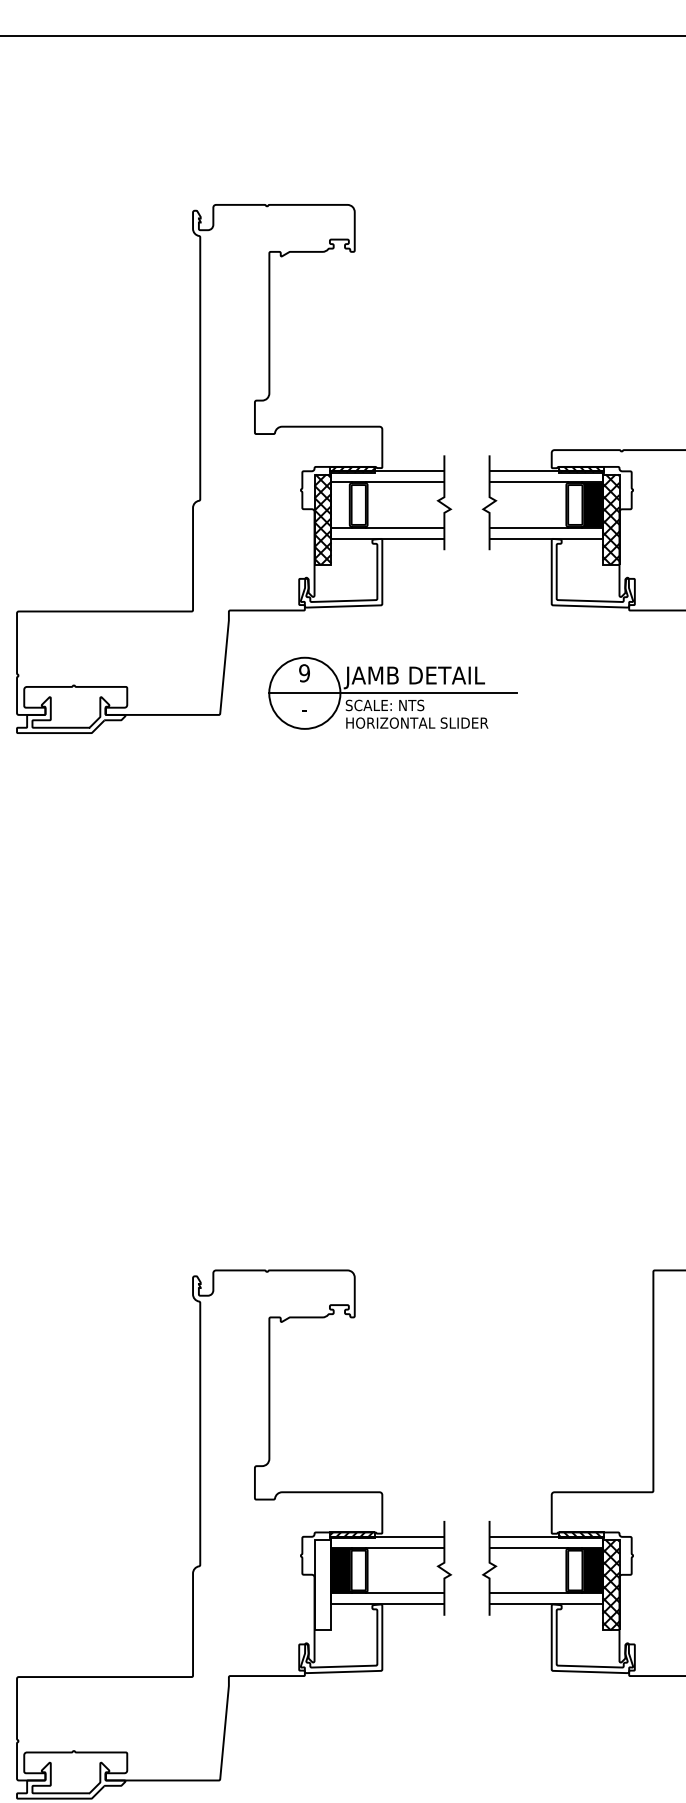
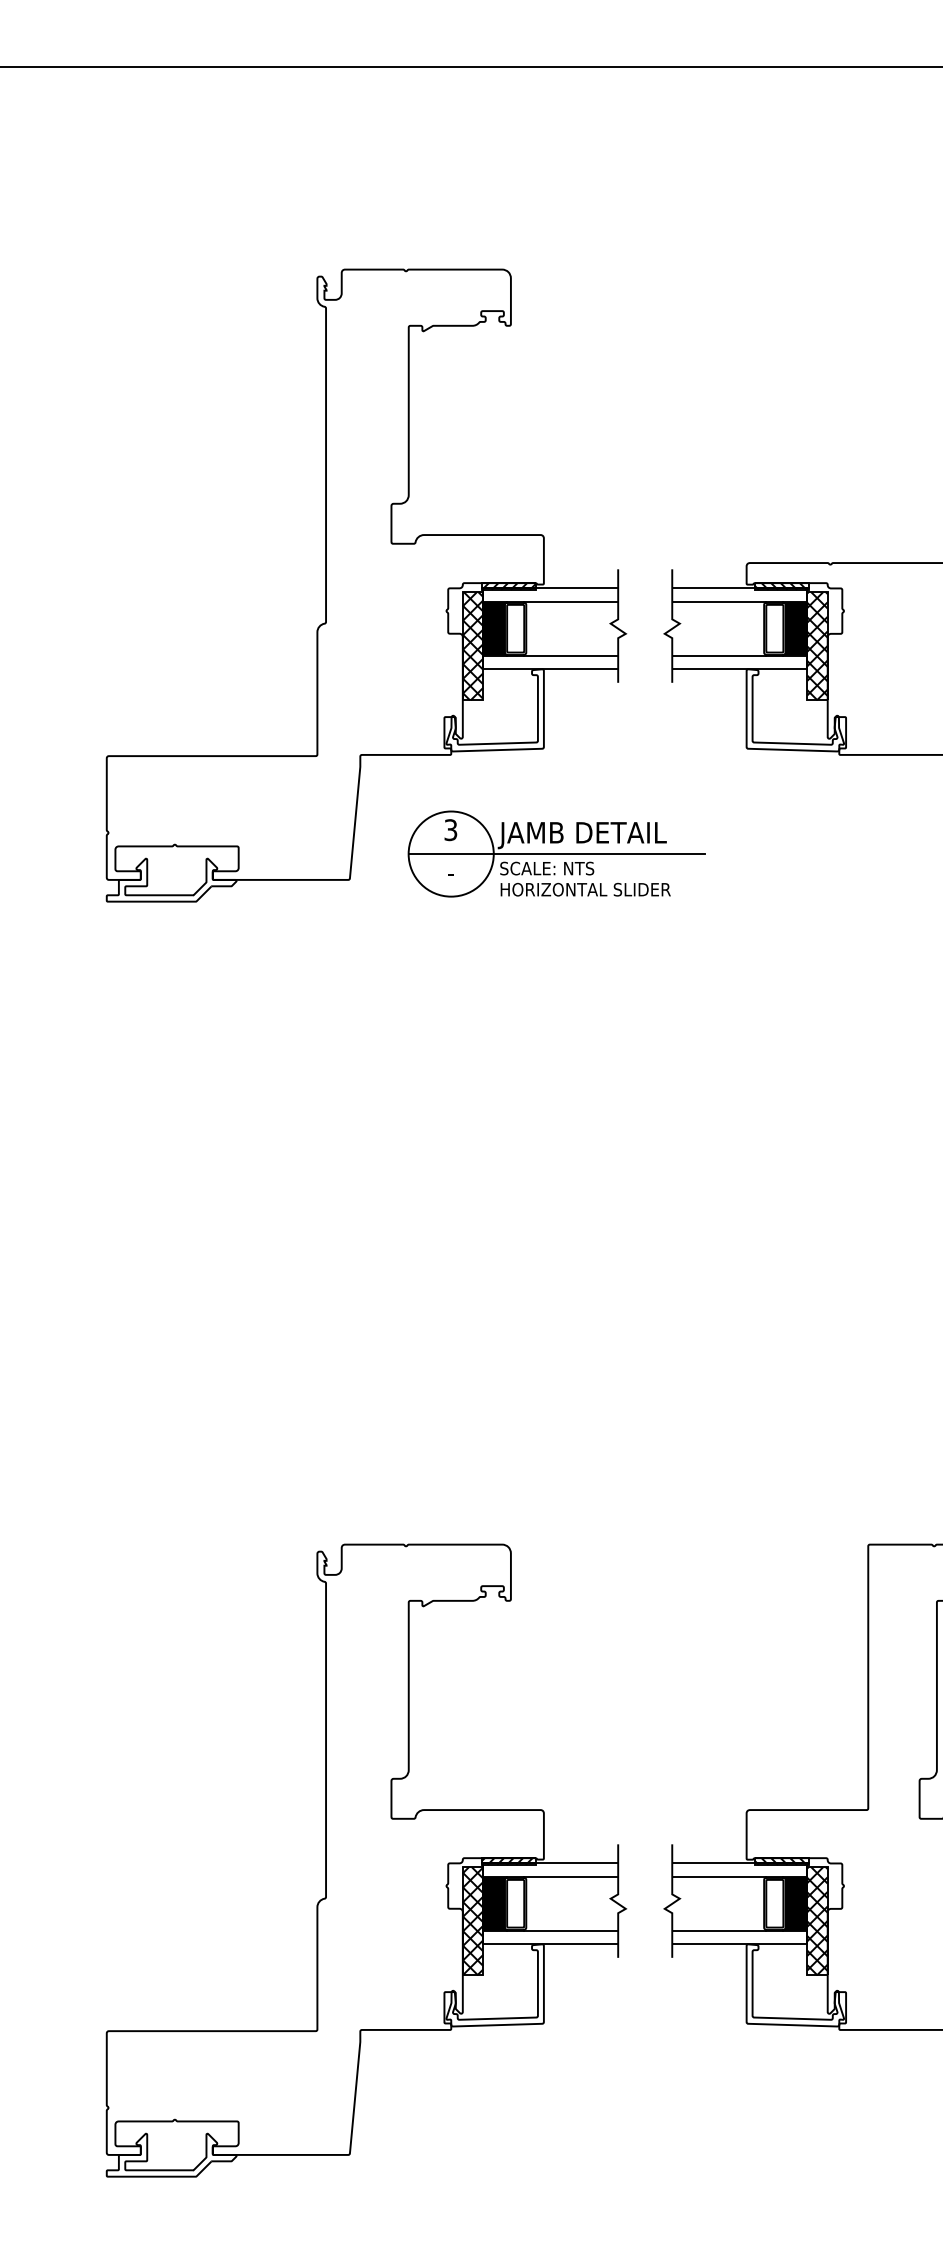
fill: (341, 504) -> (495, 628), added
text: (304, 672) -> (450, 829), 9 -> 3
hatch: (322, 1585) -> (472, 1921), added

